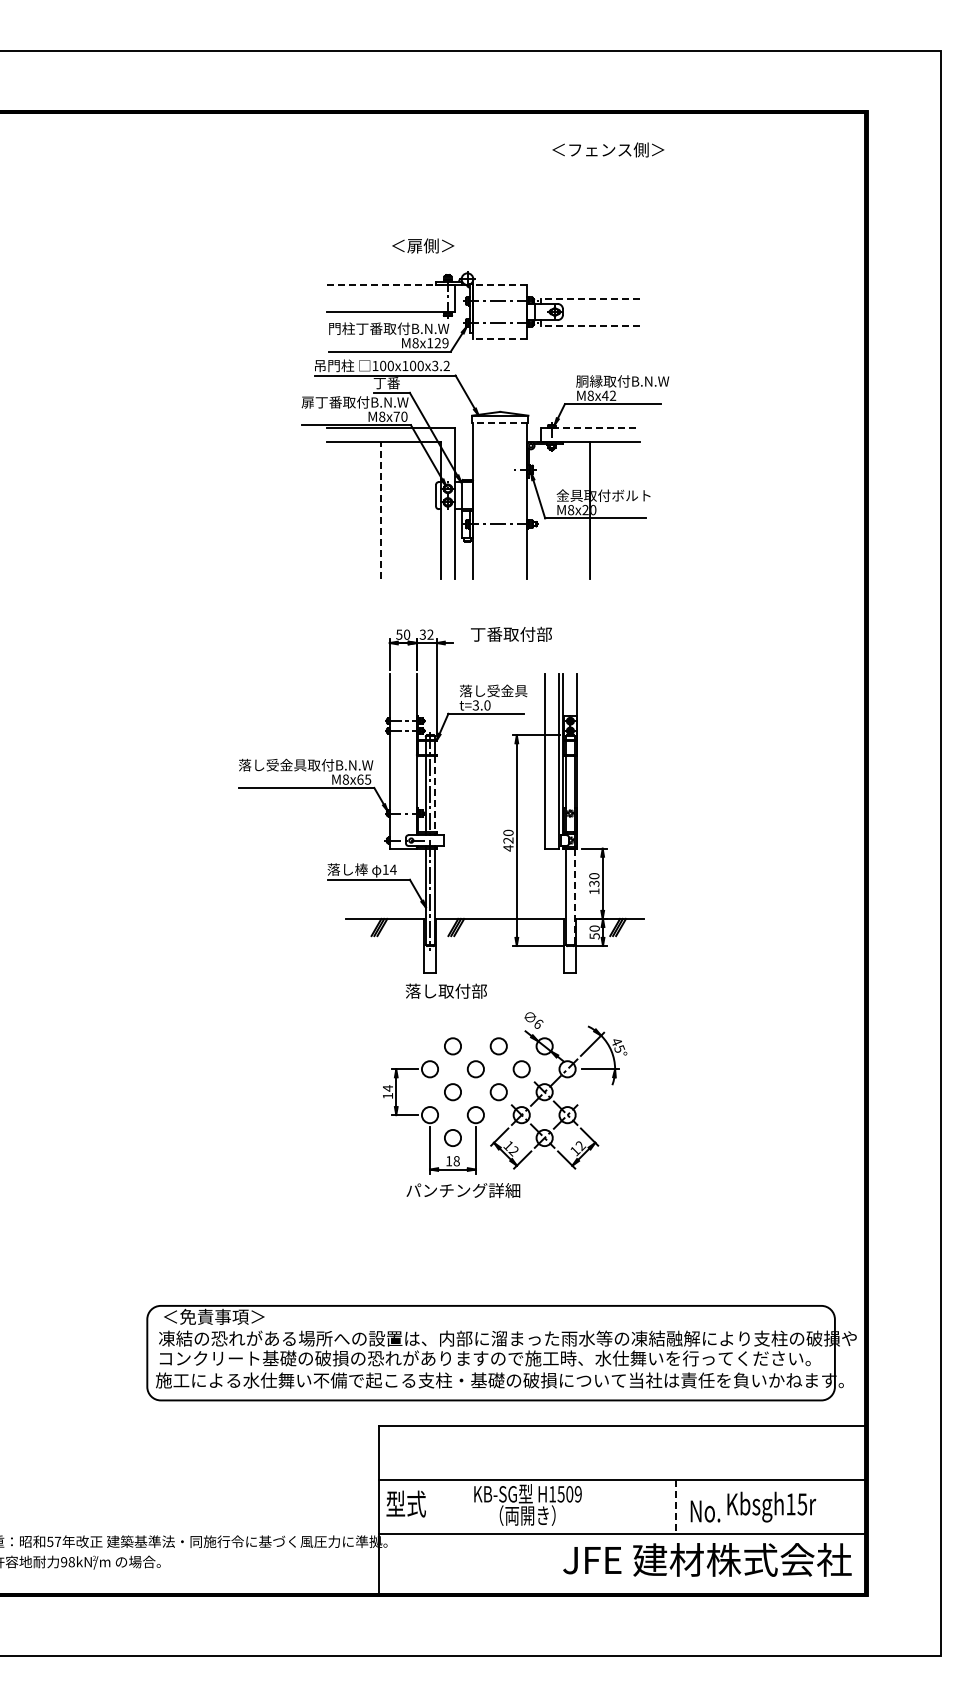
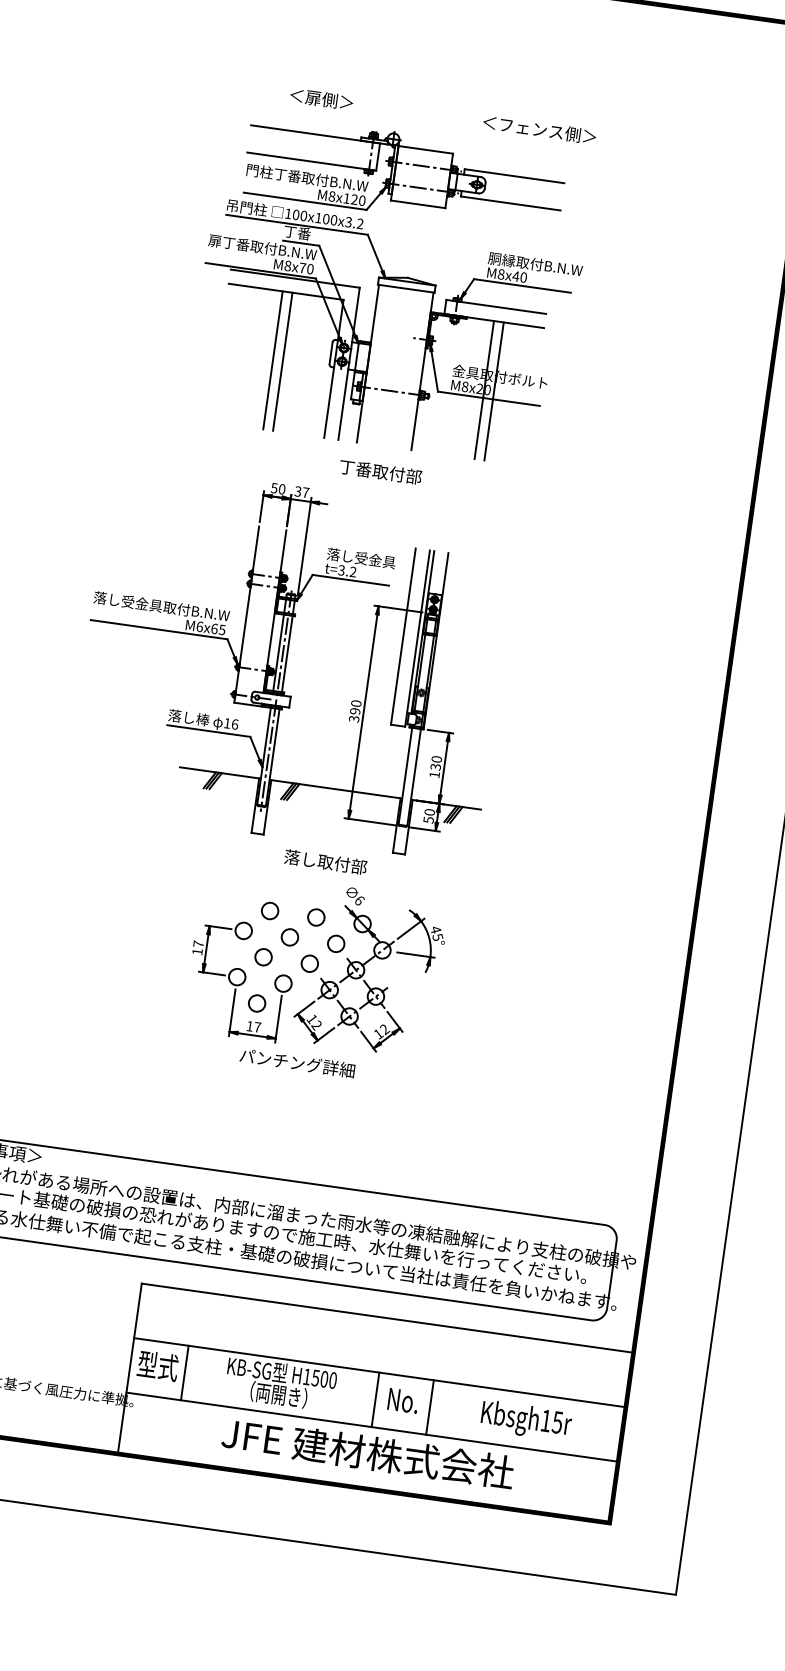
text: (608, 149) -> (539, 129), moved
text: (423, 245) -> (322, 98), moved
line: (391, 285) -> (315, 134), dashed -> solid
line: (499, 285) -> (424, 150), dashed -> solid
line: (589, 298) -> (513, 176), dashed -> solid
line: (589, 325) -> (509, 203), dashed -> solid
line: (499, 339) -> (417, 204), dashed -> solid
text: (445, 343) -> (362, 201), M8x129 -> M8x120
text: (612, 395) -> (523, 277), M8x42 -> M8x40
line: (499, 422) -> (405, 288), dashed -> solid
line: (590, 428) -> (496, 307), dashed -> solid
line: (380, 510) -> (272, 360), dashed -> solid
line: (390, 510) -> (283, 361), added
line: (599, 510) -> (493, 391), added
text: (511, 633) -> (380, 471), moved
text: (430, 634) -> (305, 492), 32 -> 37
text: (487, 705) -> (353, 572), t=3.0 -> t=3.2
text: (345, 779) -> (199, 626), M8x65 -> M6x65
line: (434, 794) -> (287, 654), dashed -> solid
text: (508, 844) -> (354, 715), 420 -> 390
text: (393, 869) -> (235, 724), 14 -> 16
line: (574, 897) -> (413, 778), dashed -> solid
text: (446, 990) -> (325, 861), moved
text: (387, 1088) -> (198, 944), 14 -> 17
text: (456, 1161) -> (257, 1027), 18 -> 17
text: (463, 1190) -> (297, 1063), moved
text: (577, 1494) -> (332, 1380), H1509 -> H1500
line: (433, 1507) -> (185, 1373), added
line: (622, 1507) -> (375, 1400), added
line: (676, 1507) -> (430, 1407), dashed -> solid
text: (705, 1511) -> (403, 1400), moved
text: (707, 1559) -> (368, 1452), moved

